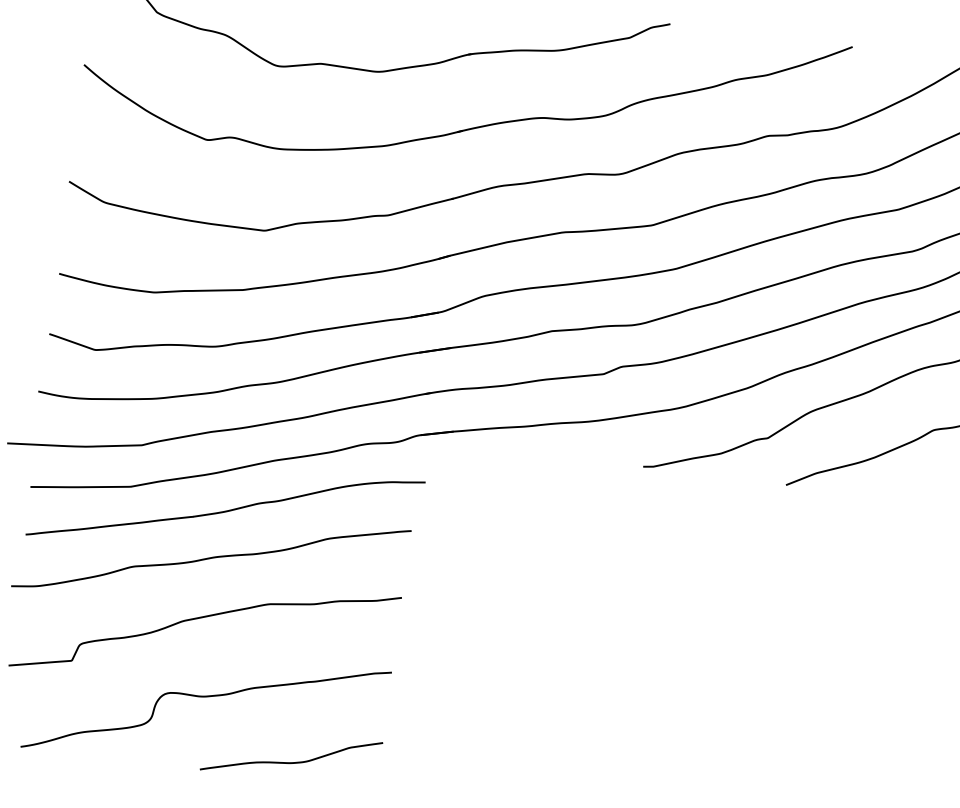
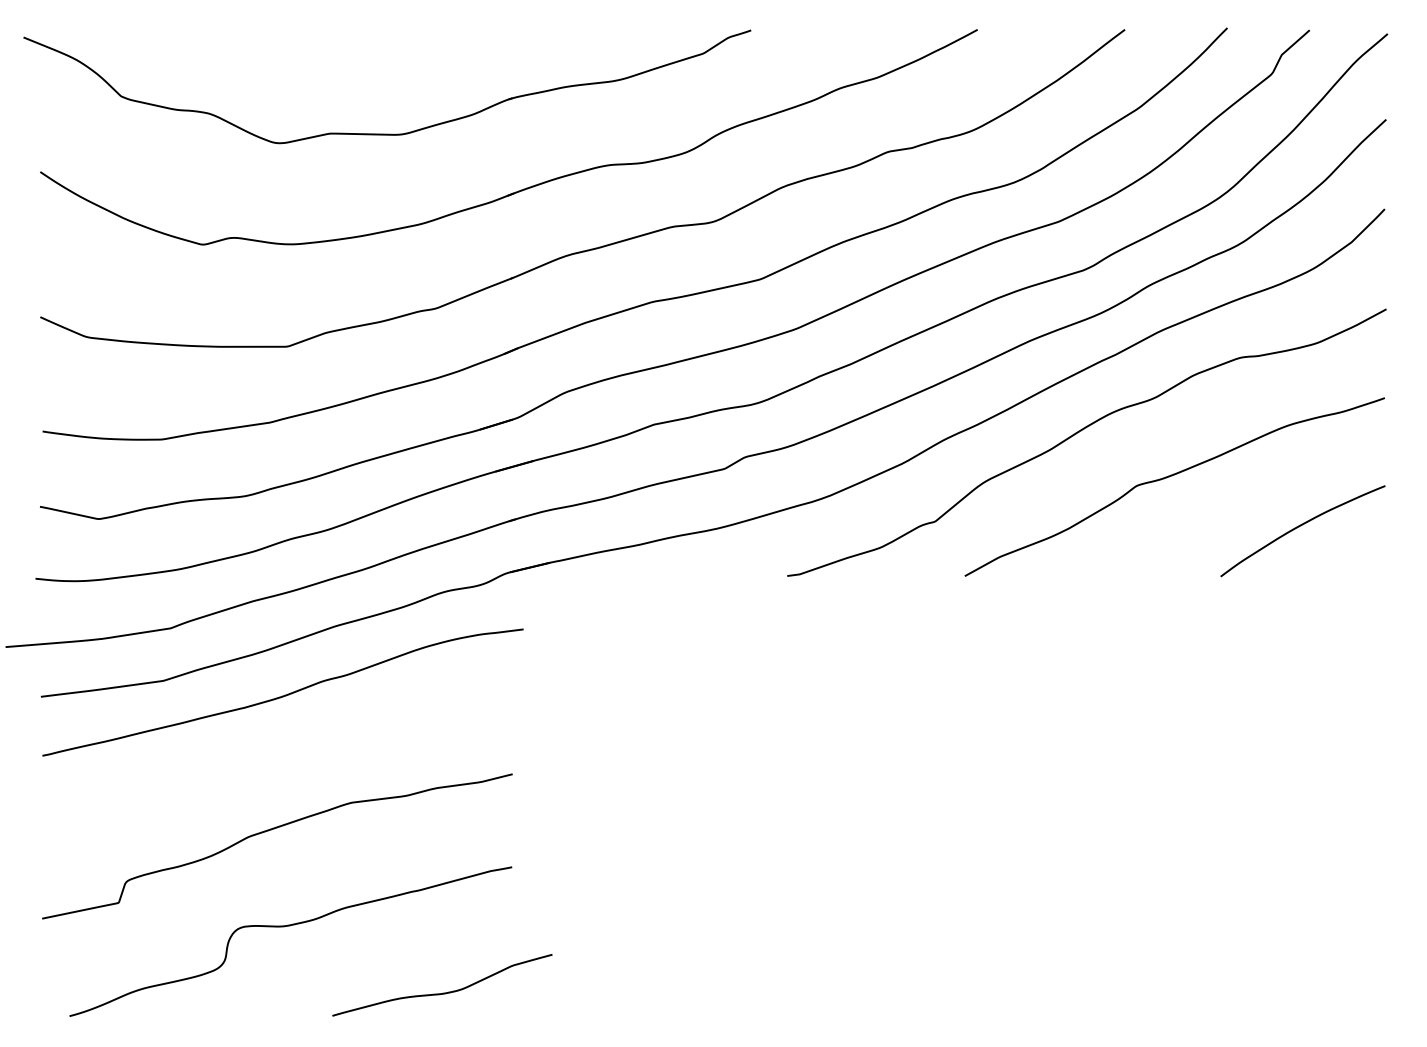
curve: (211, 558) -> (273, 755), removed
curve: (290, 762) -> (442, 992), moved

